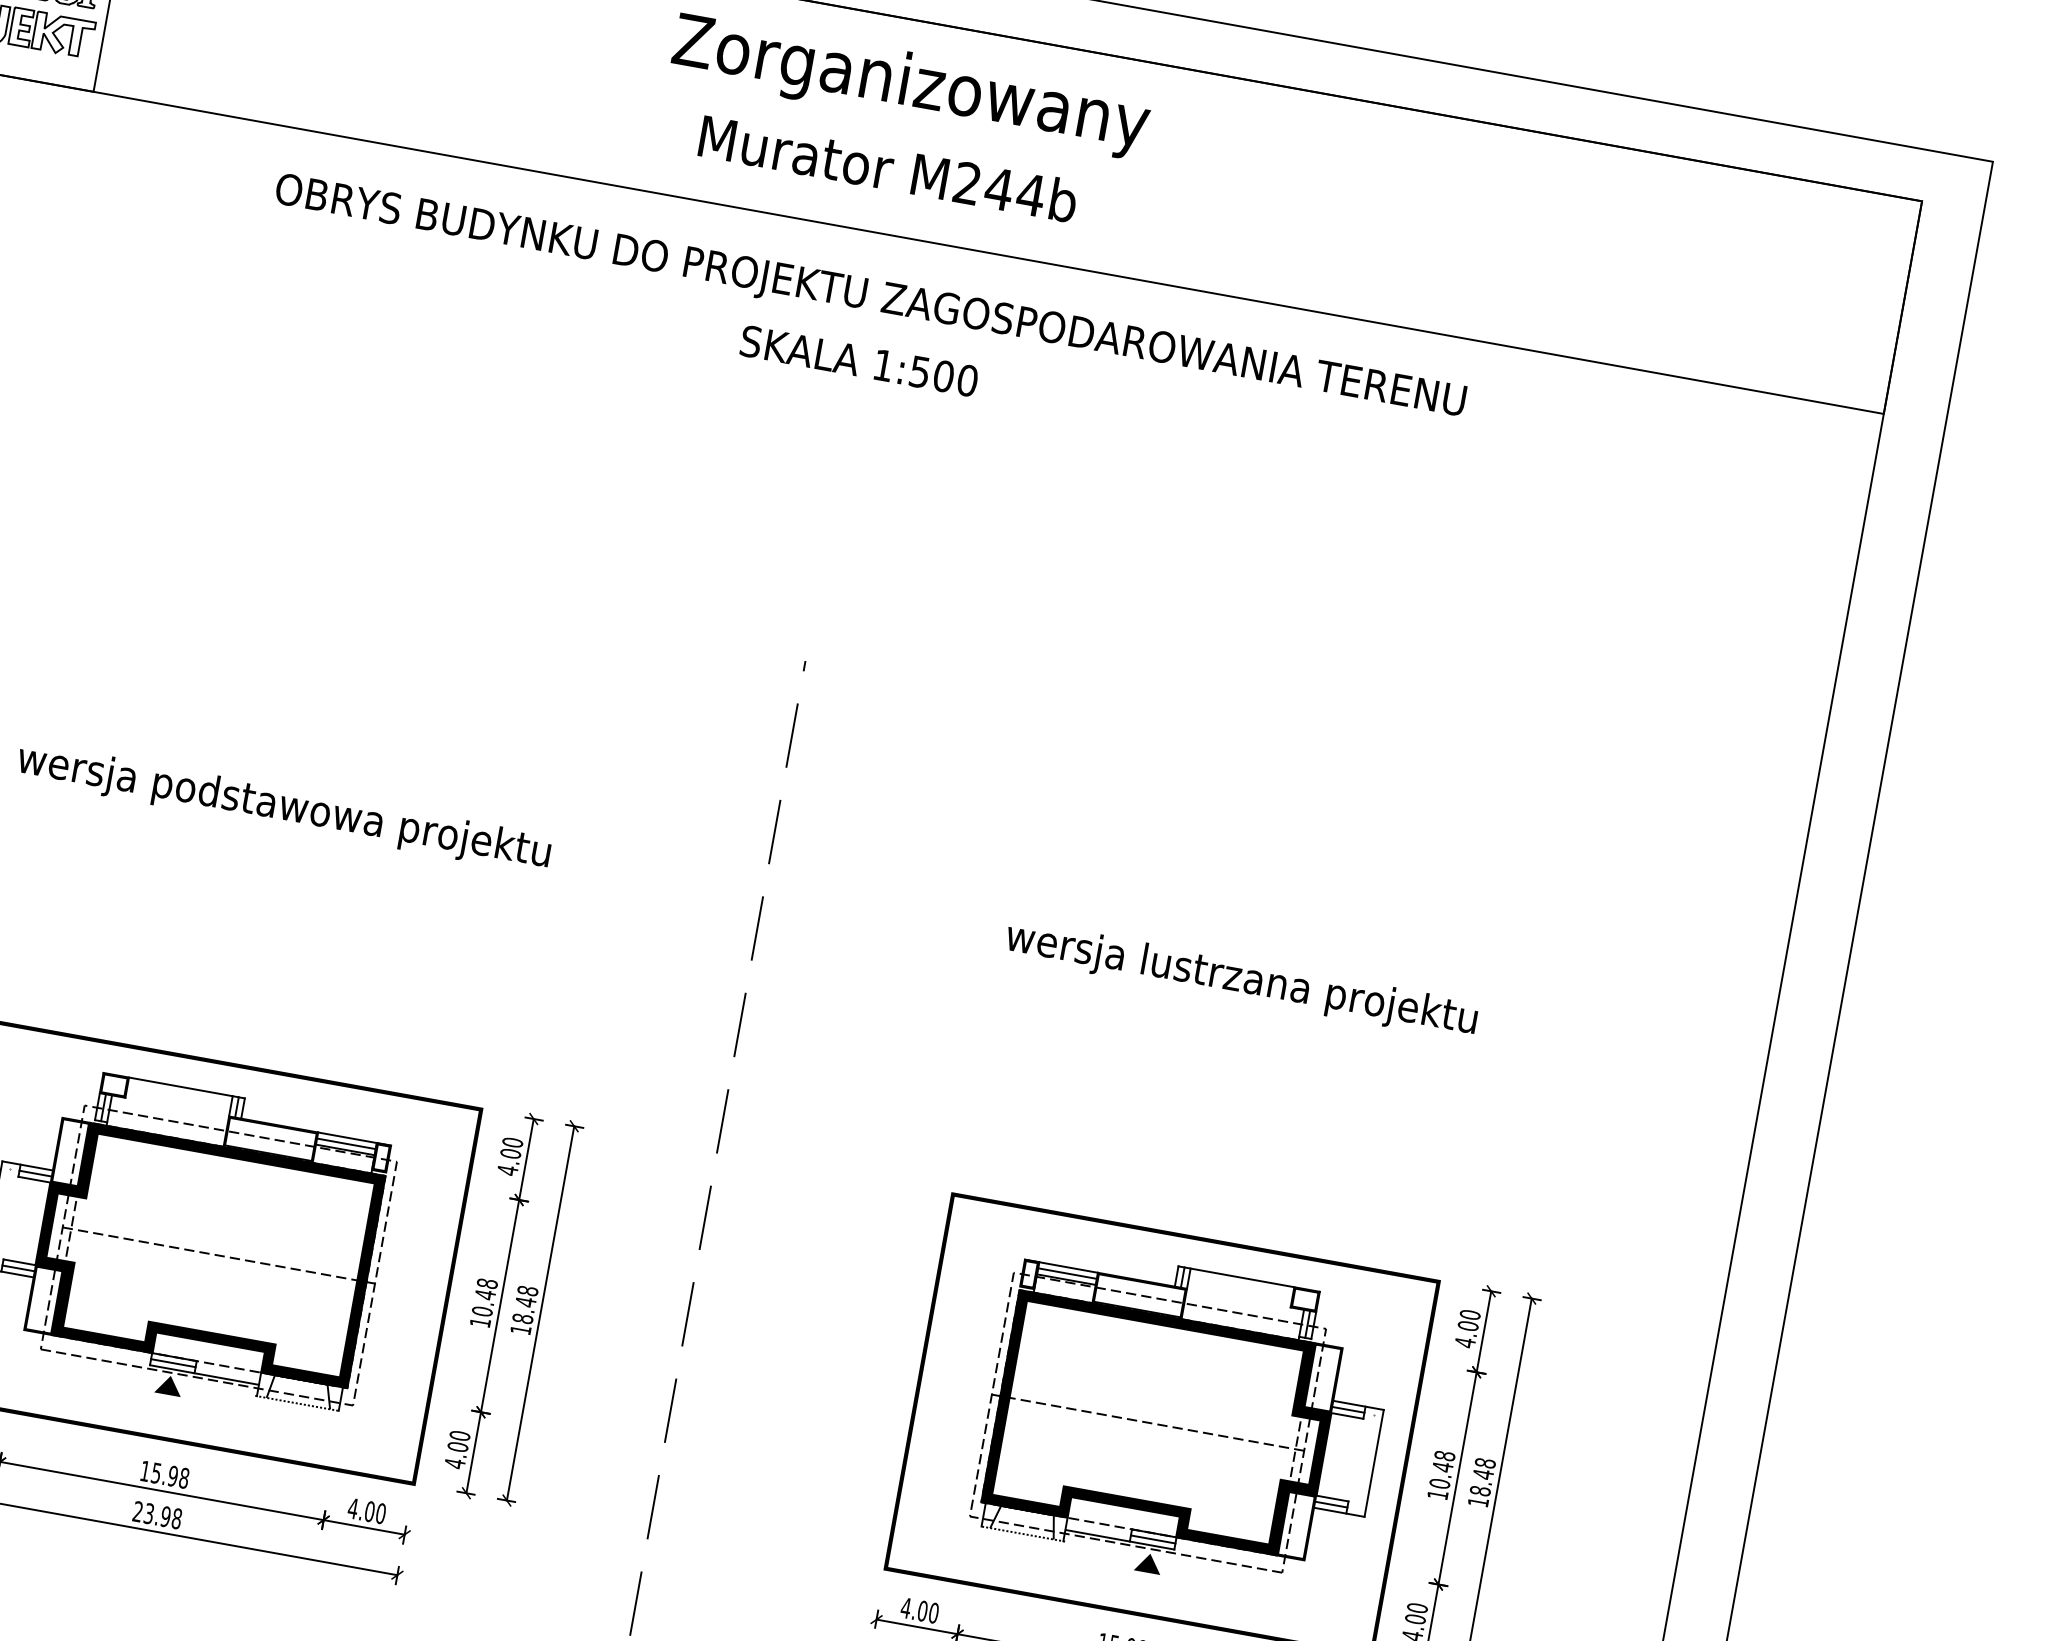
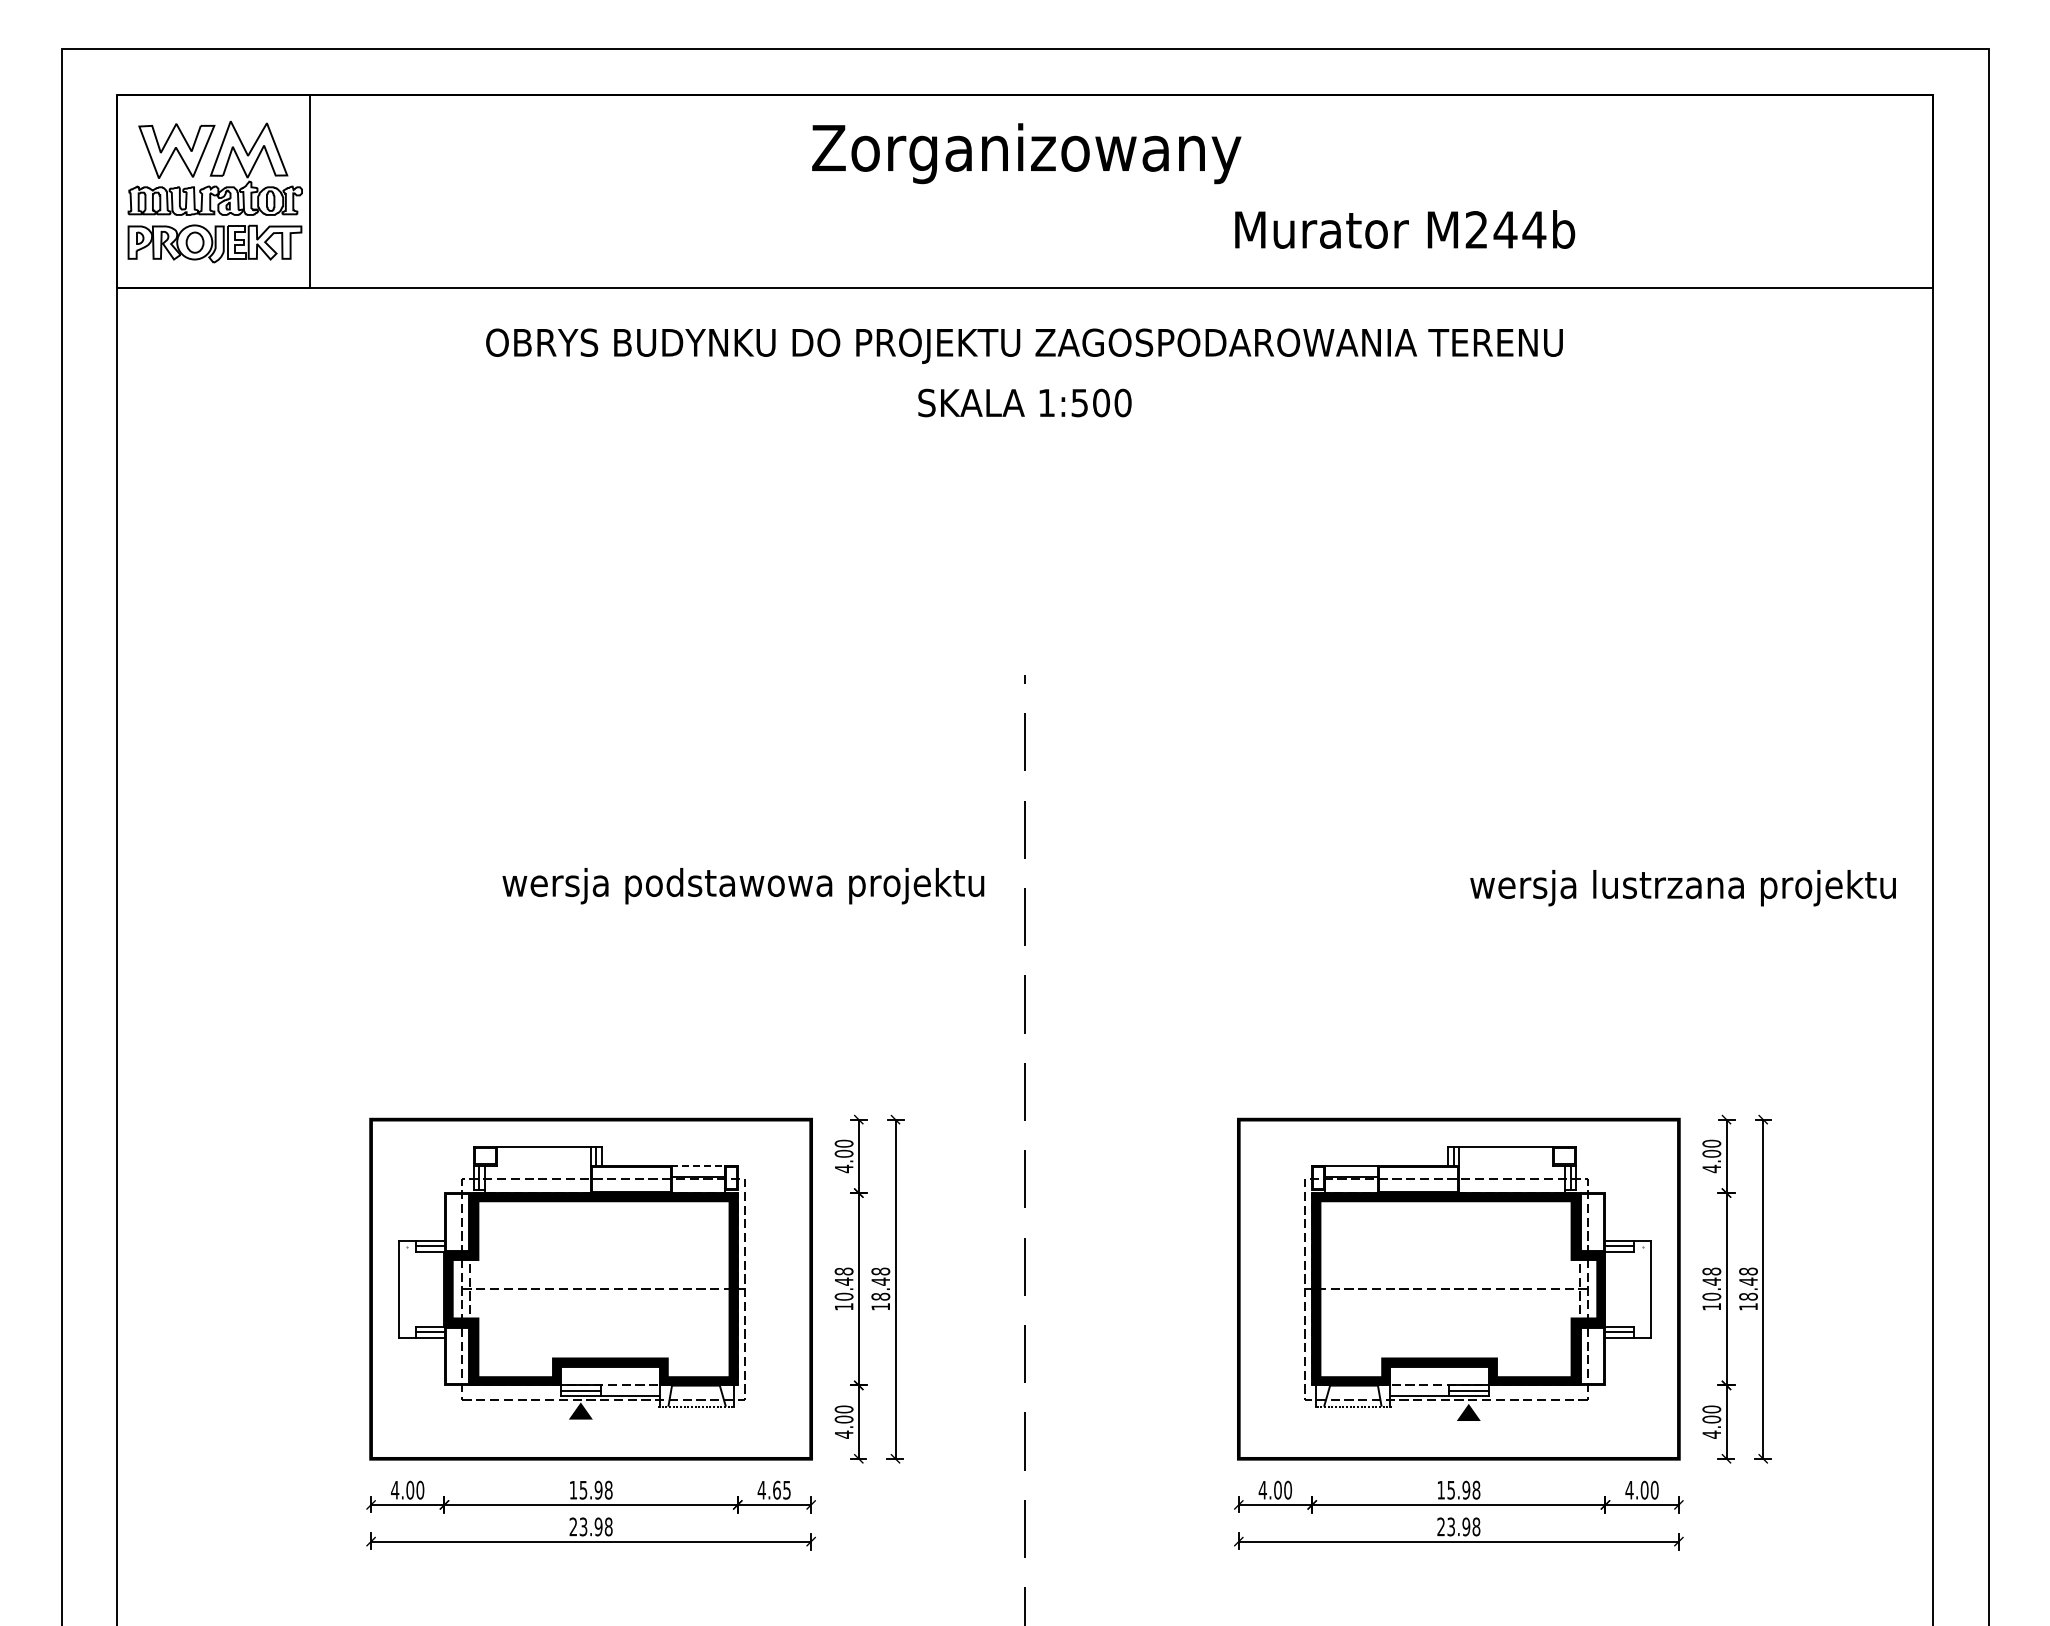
text: (888, 168) -> (1405, 229), moved
text: (283, 808) -> (743, 886), moved
text: (1240, 980) -> (1682, 888), moved
line: (347, 1137) -> (698, 1165), solid -> dashed
line: (345, 1144) -> (697, 1171), removed
line: (1067, 1274) -> (1351, 1171), removed
text: (375, 1511) -> (781, 1489), 4.00 -> 4.65

